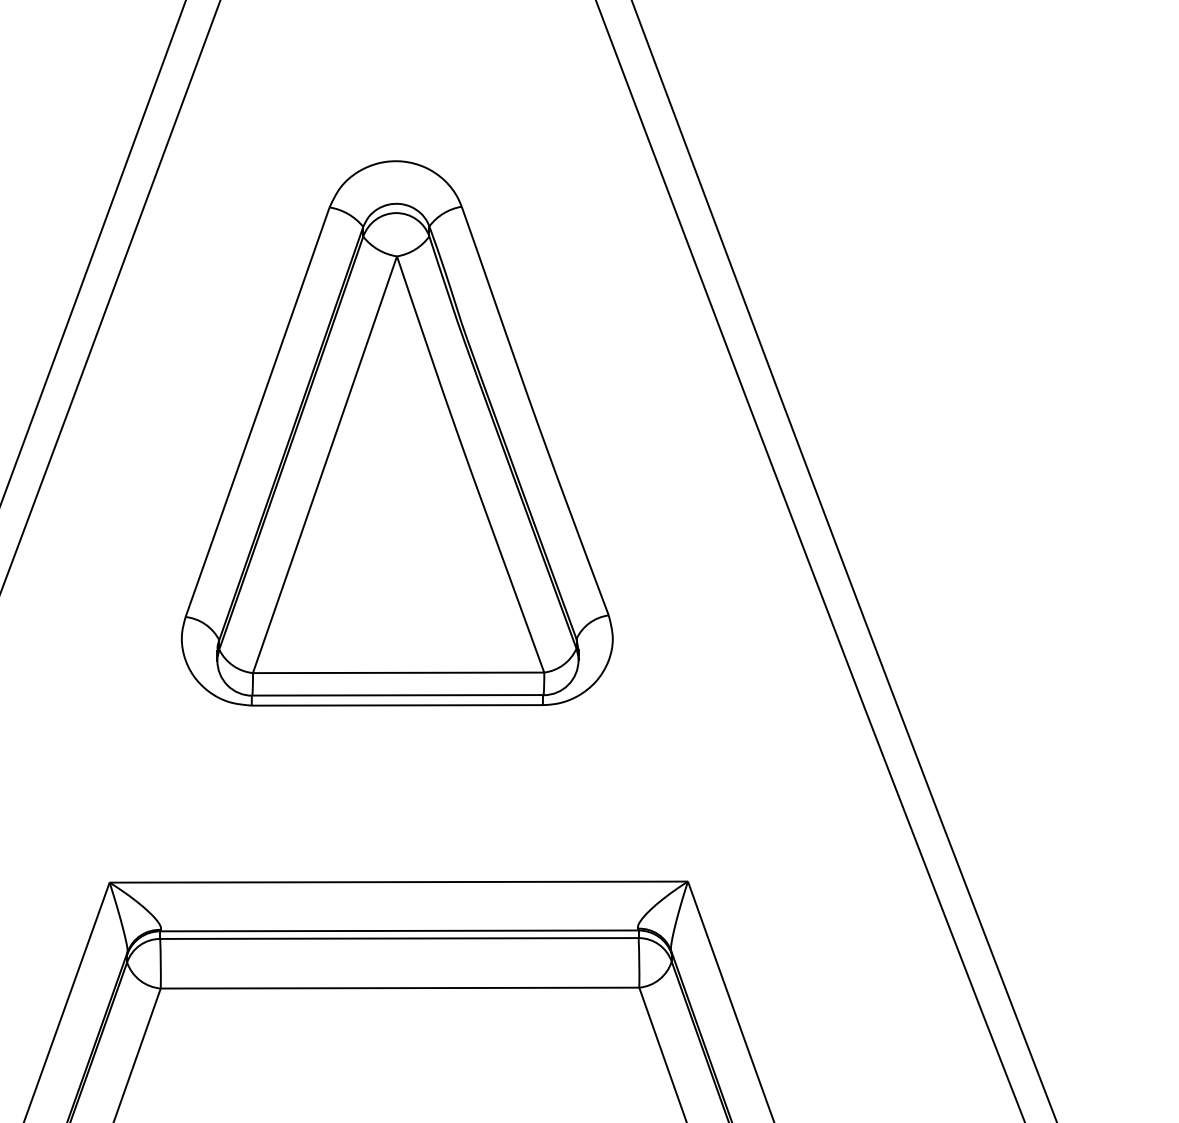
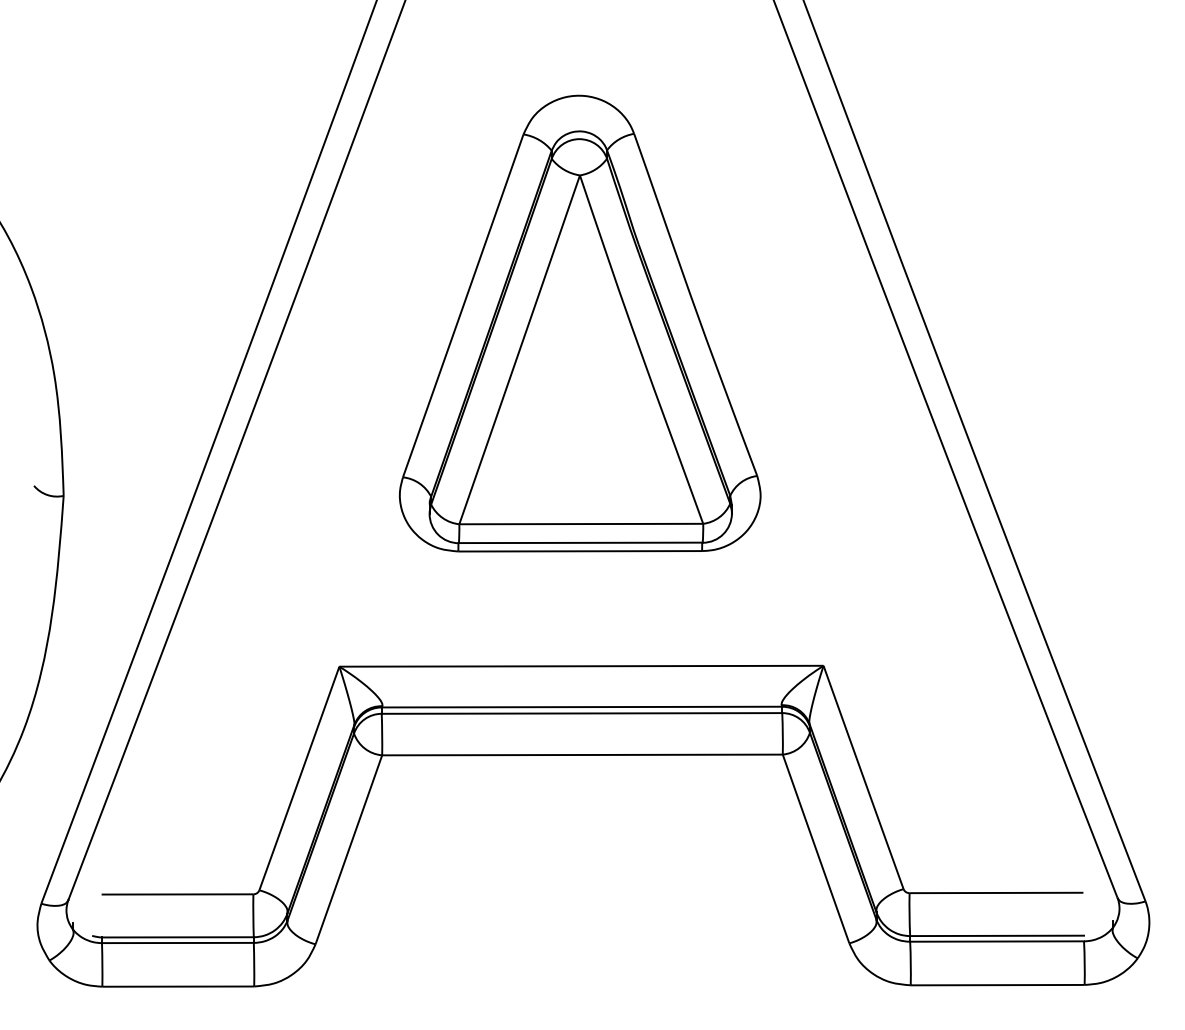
part: (397, 433) -> (580, 323), moved

